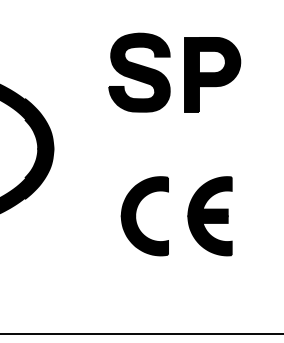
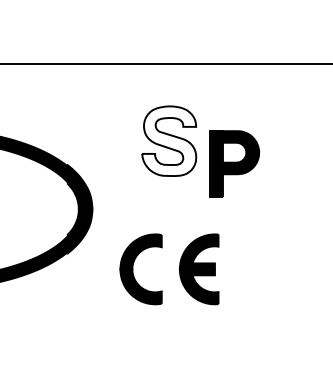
fill: (139, 73) -> (169, 141), removed
part: (212, 74) -> (234, 163), moved
part: (186, 216) -> (178, 269), moved

